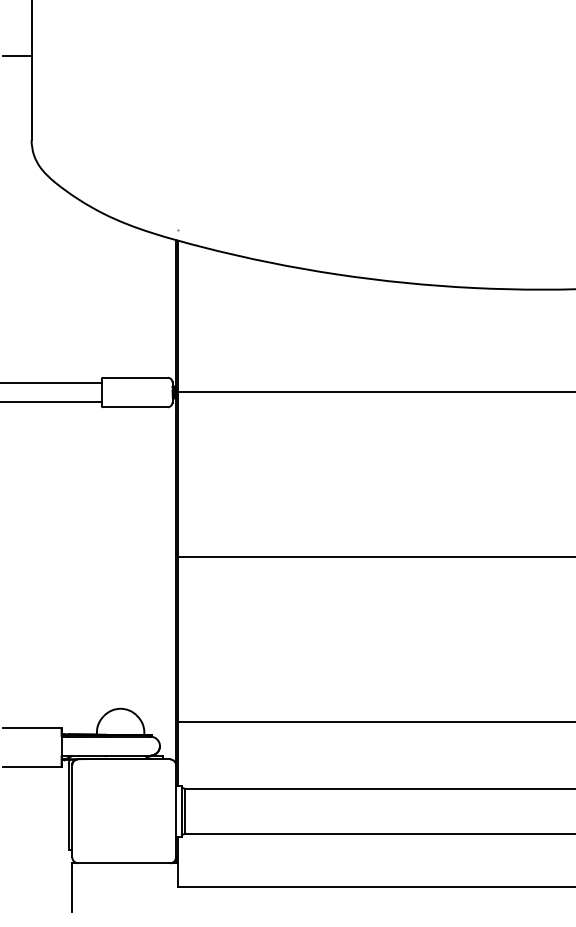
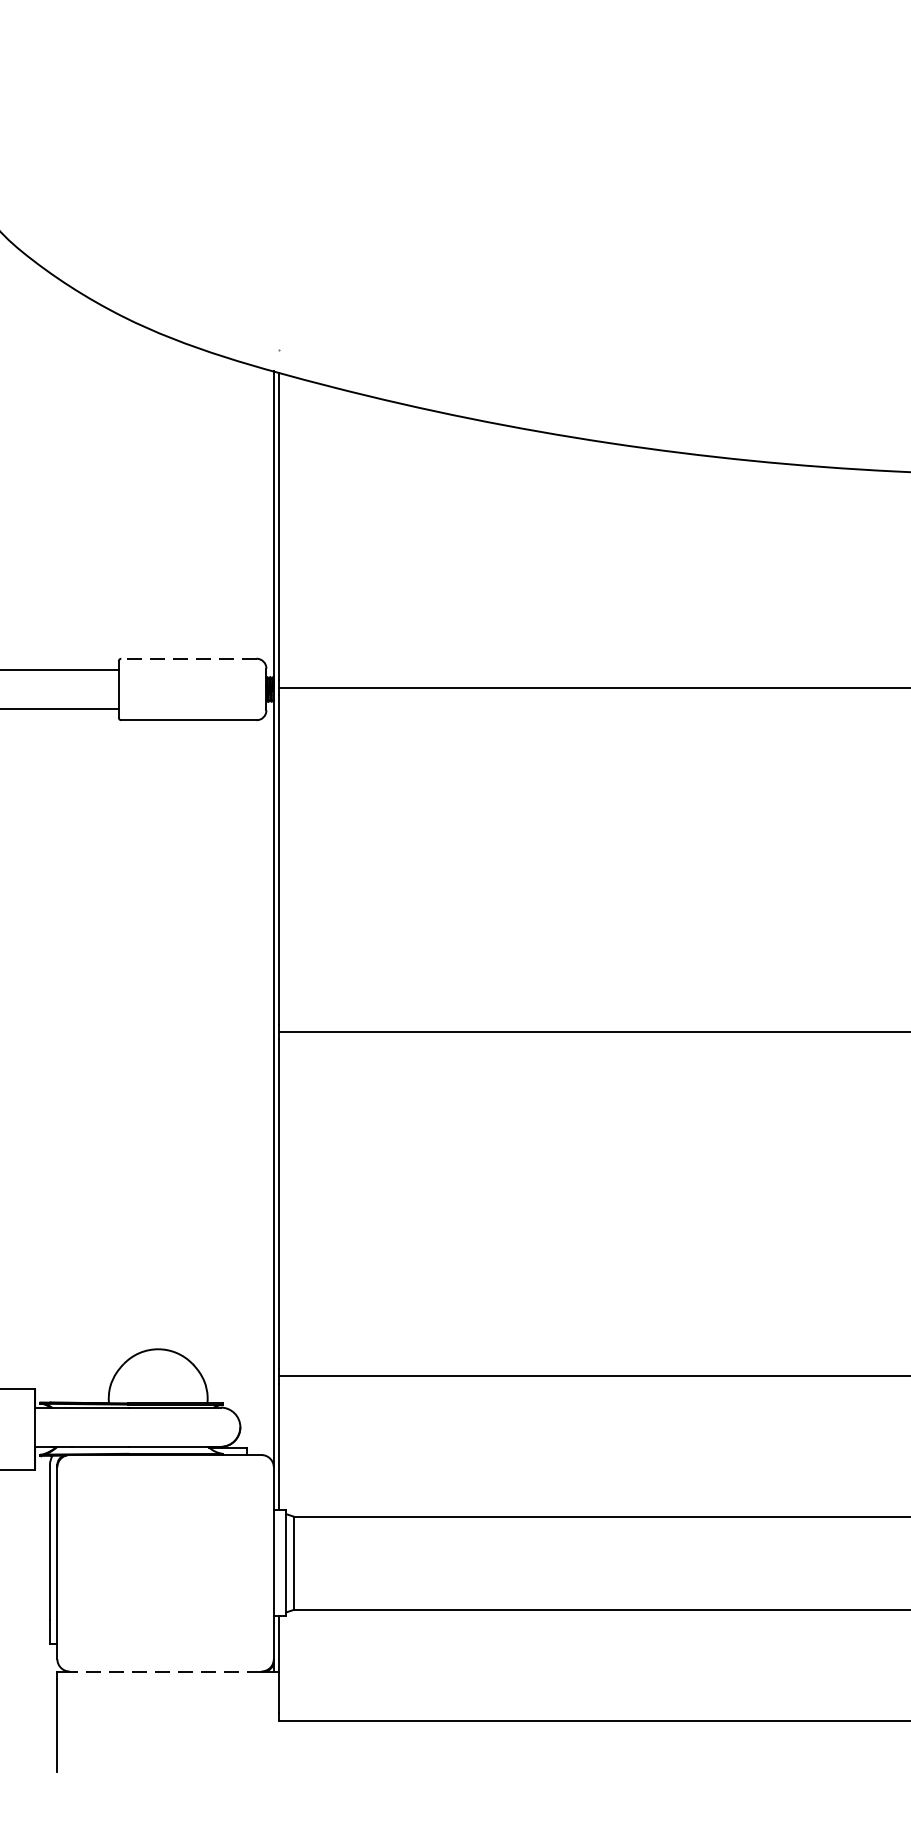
line: (134, 377) -> (187, 658), solid -> dashed
line: (124, 863) -> (166, 1672), solid -> dashed

